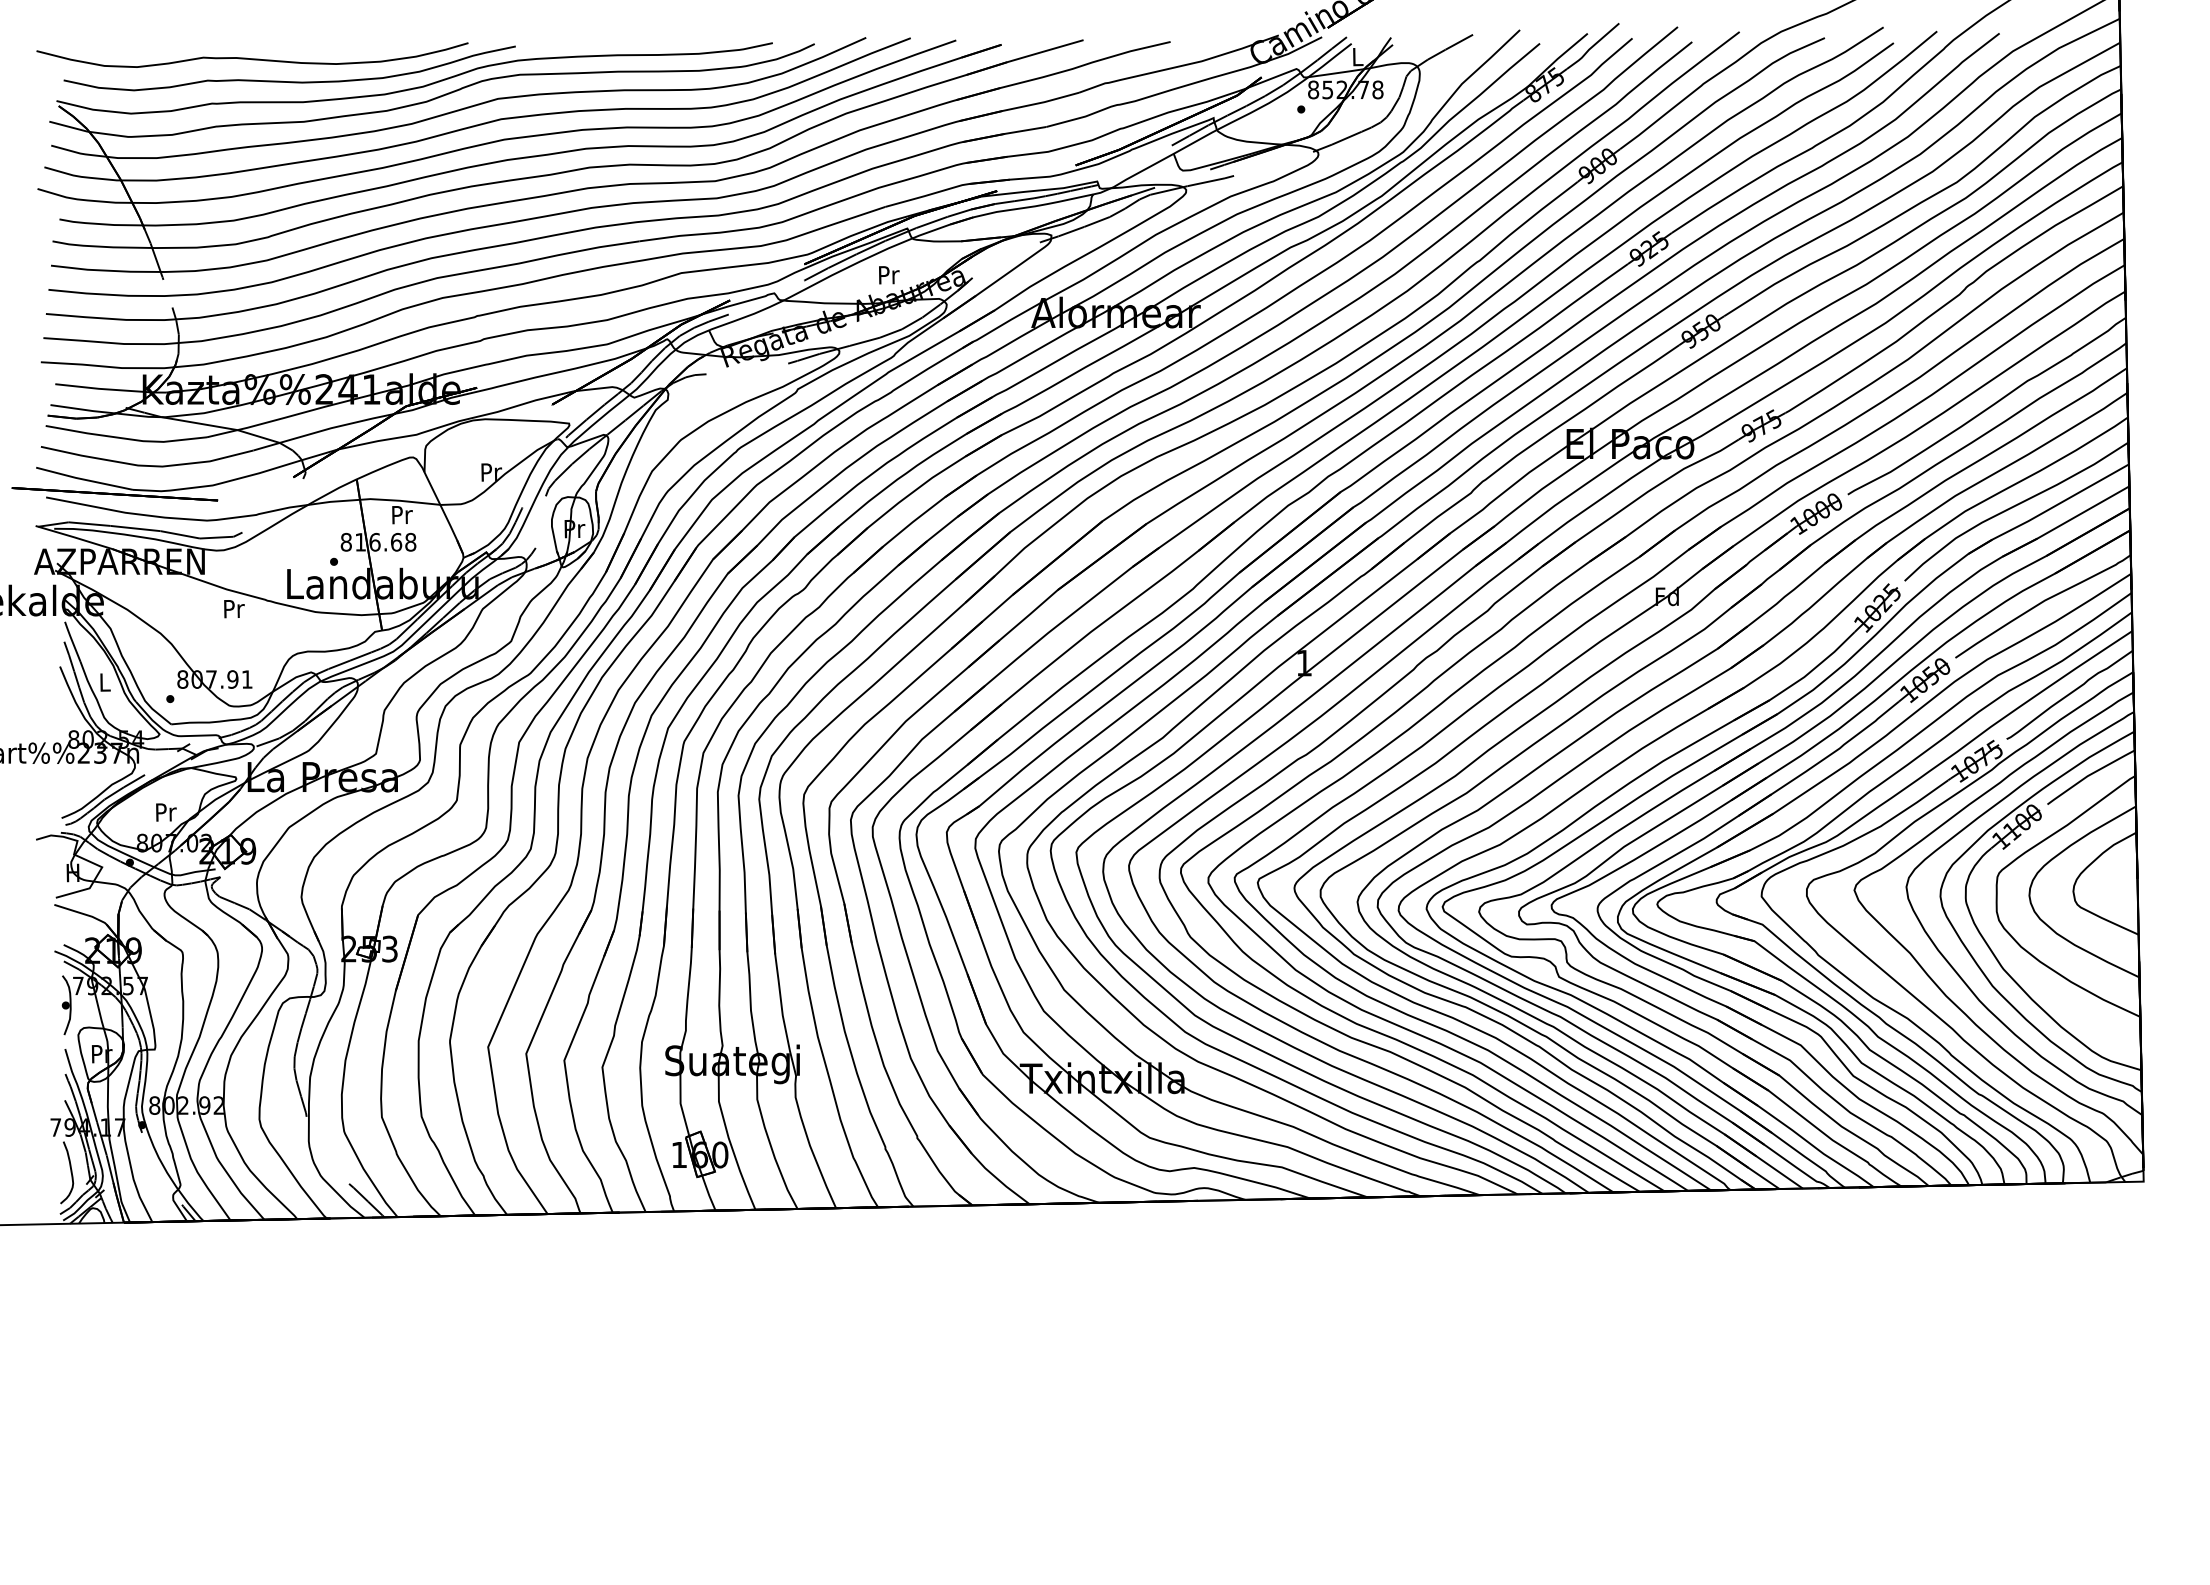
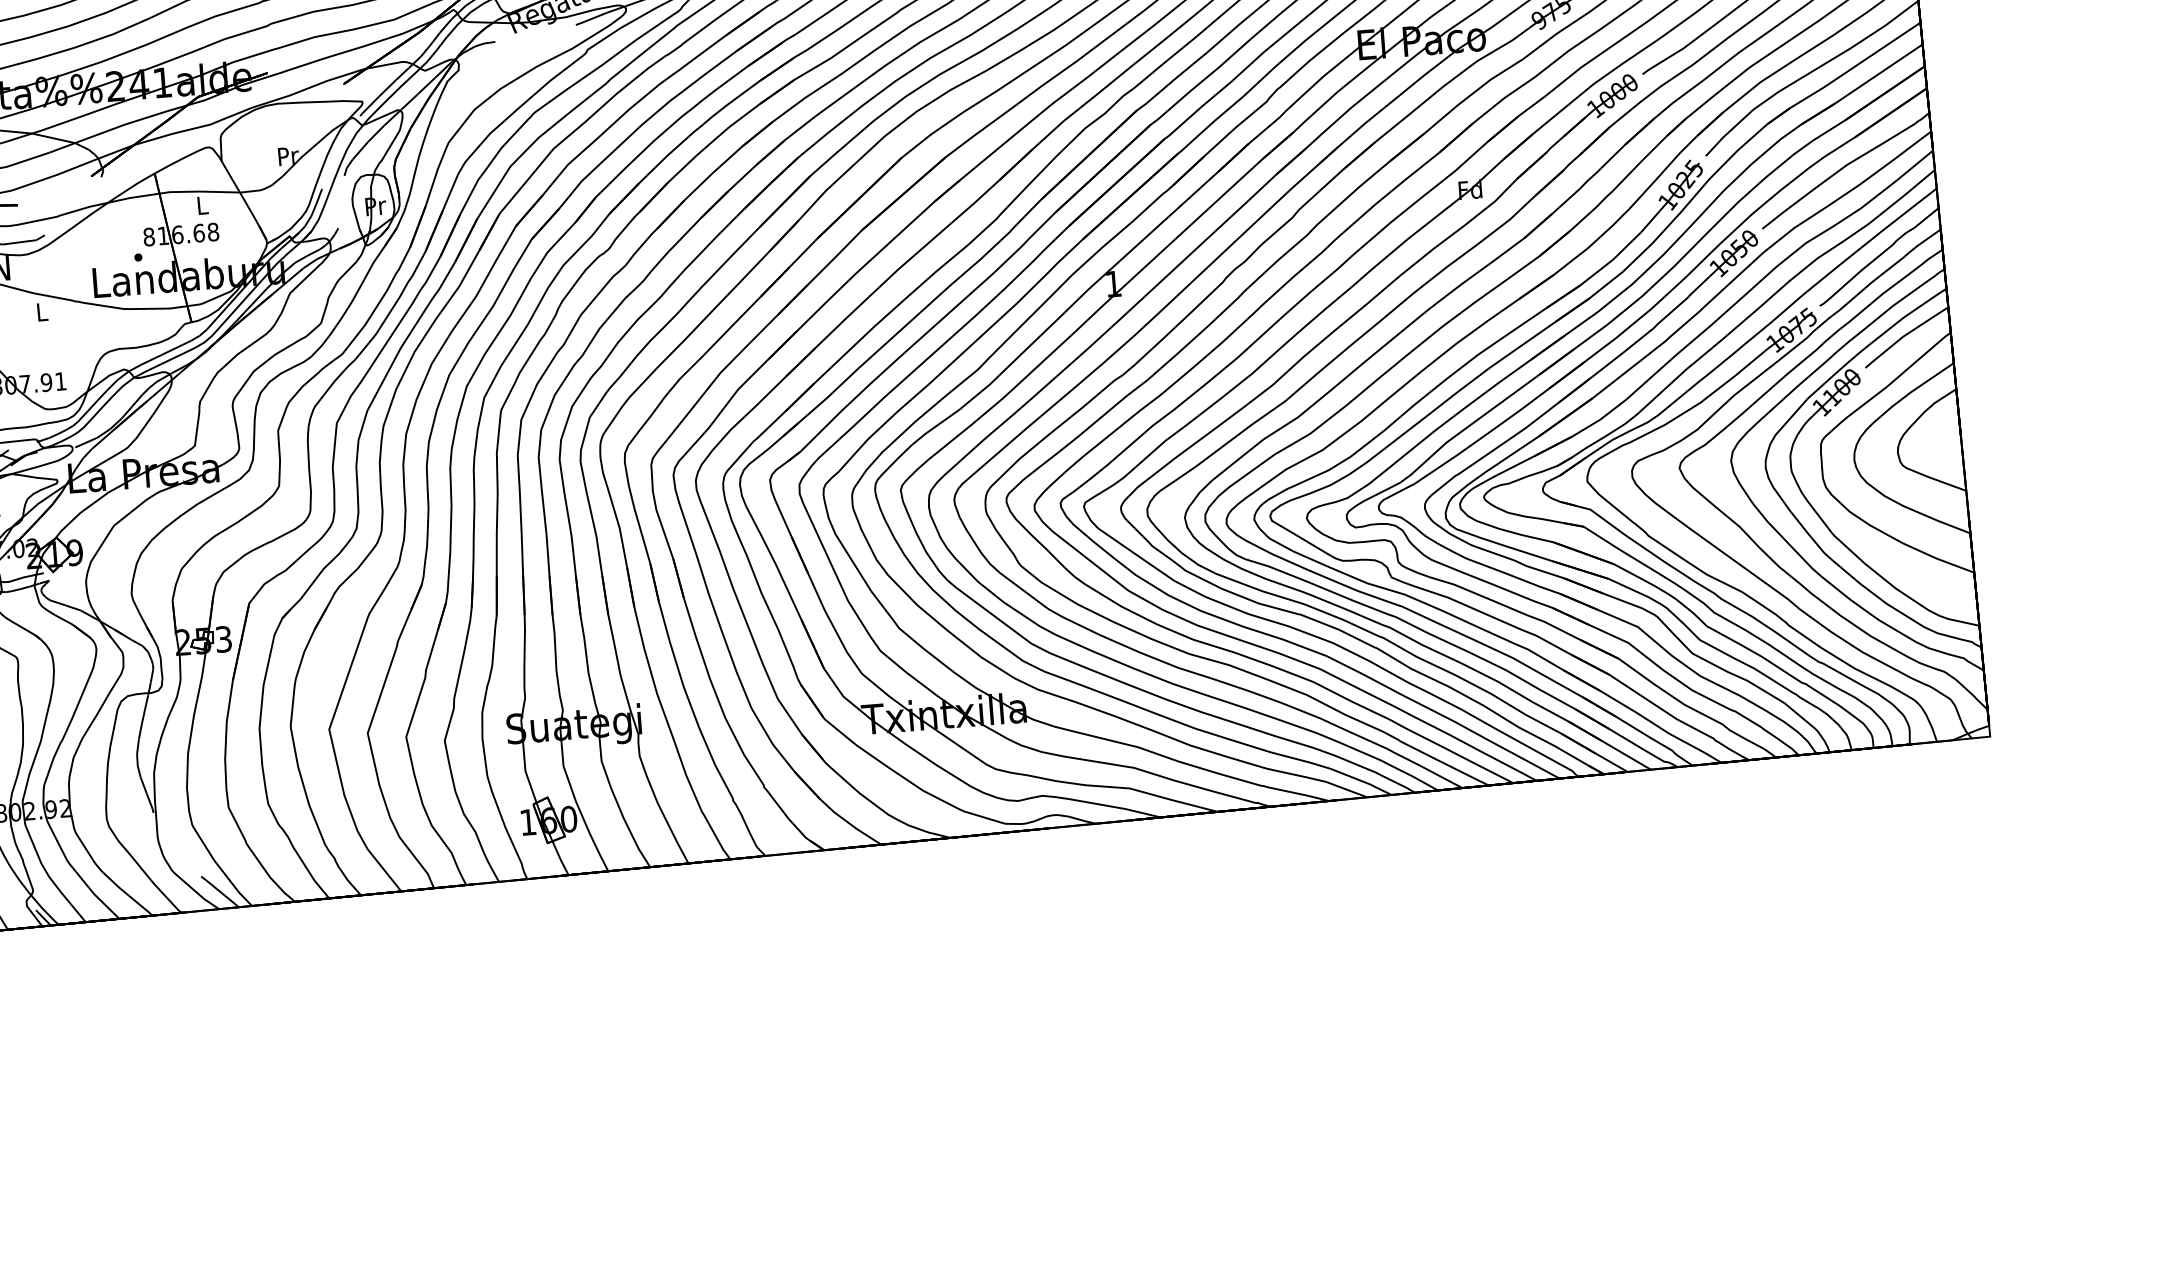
text: (402, 515) -> (203, 206), Pr -> L
text: (234, 609) -> (42, 312), Pr -> L

